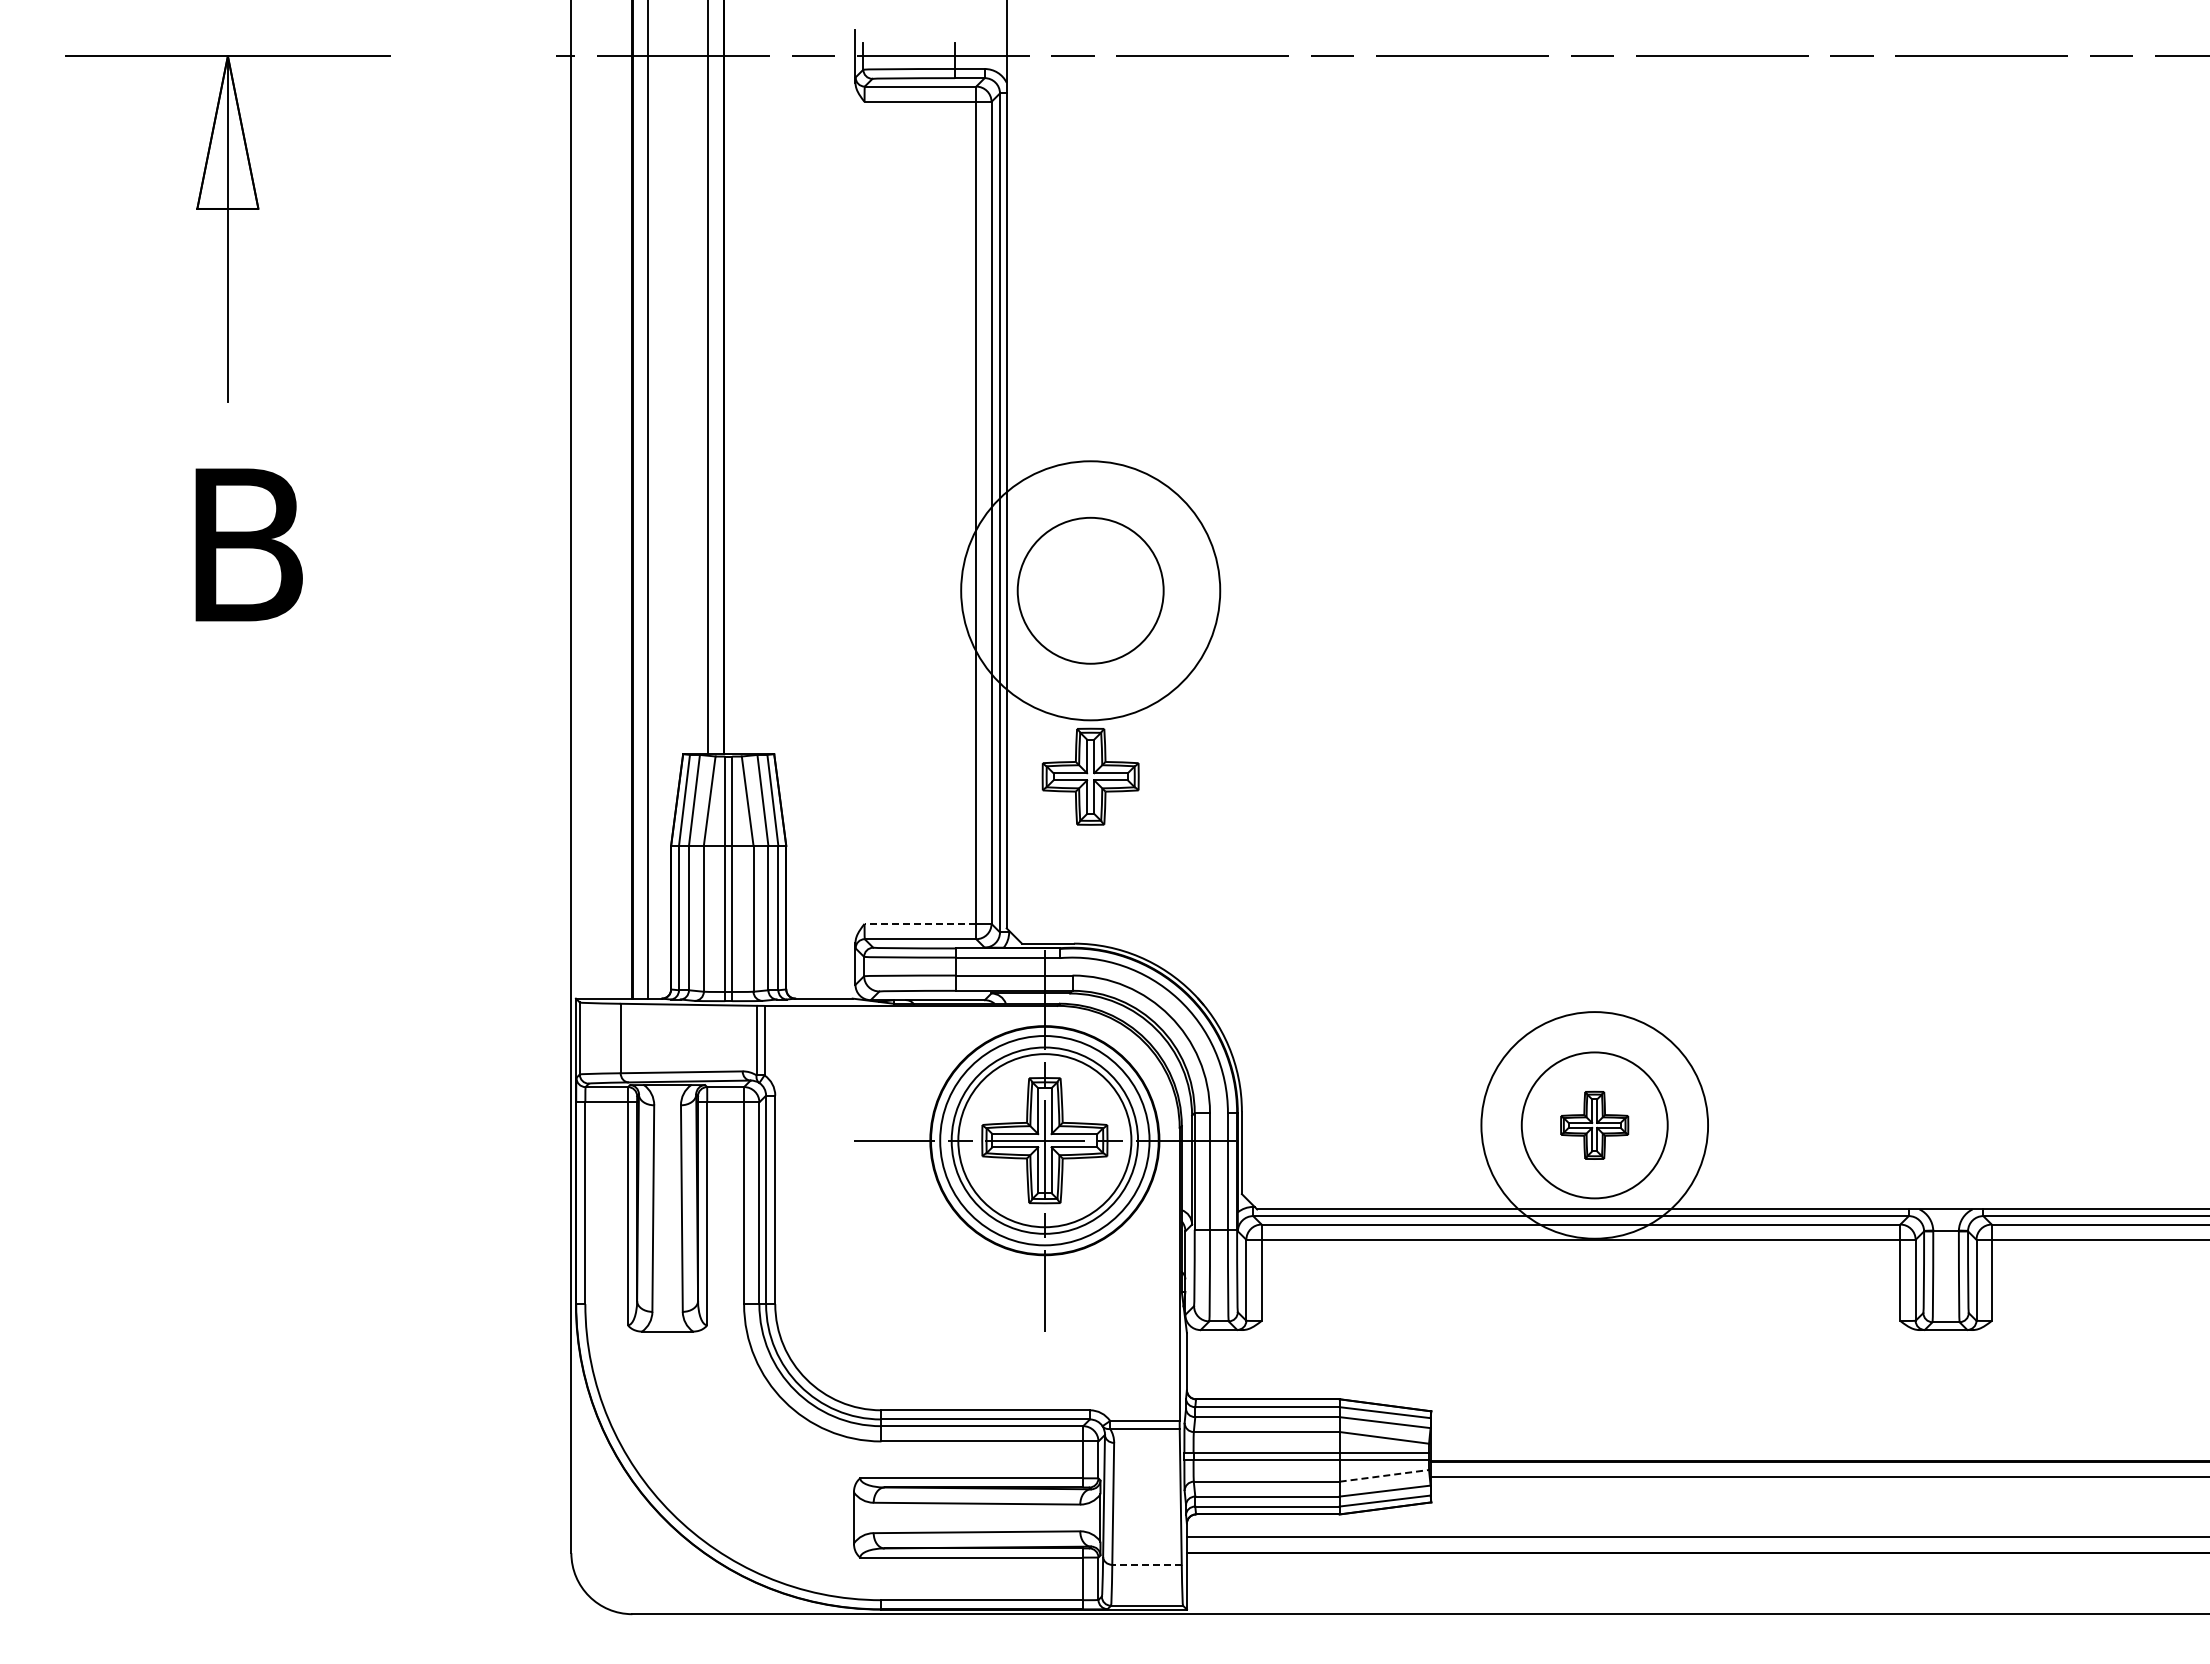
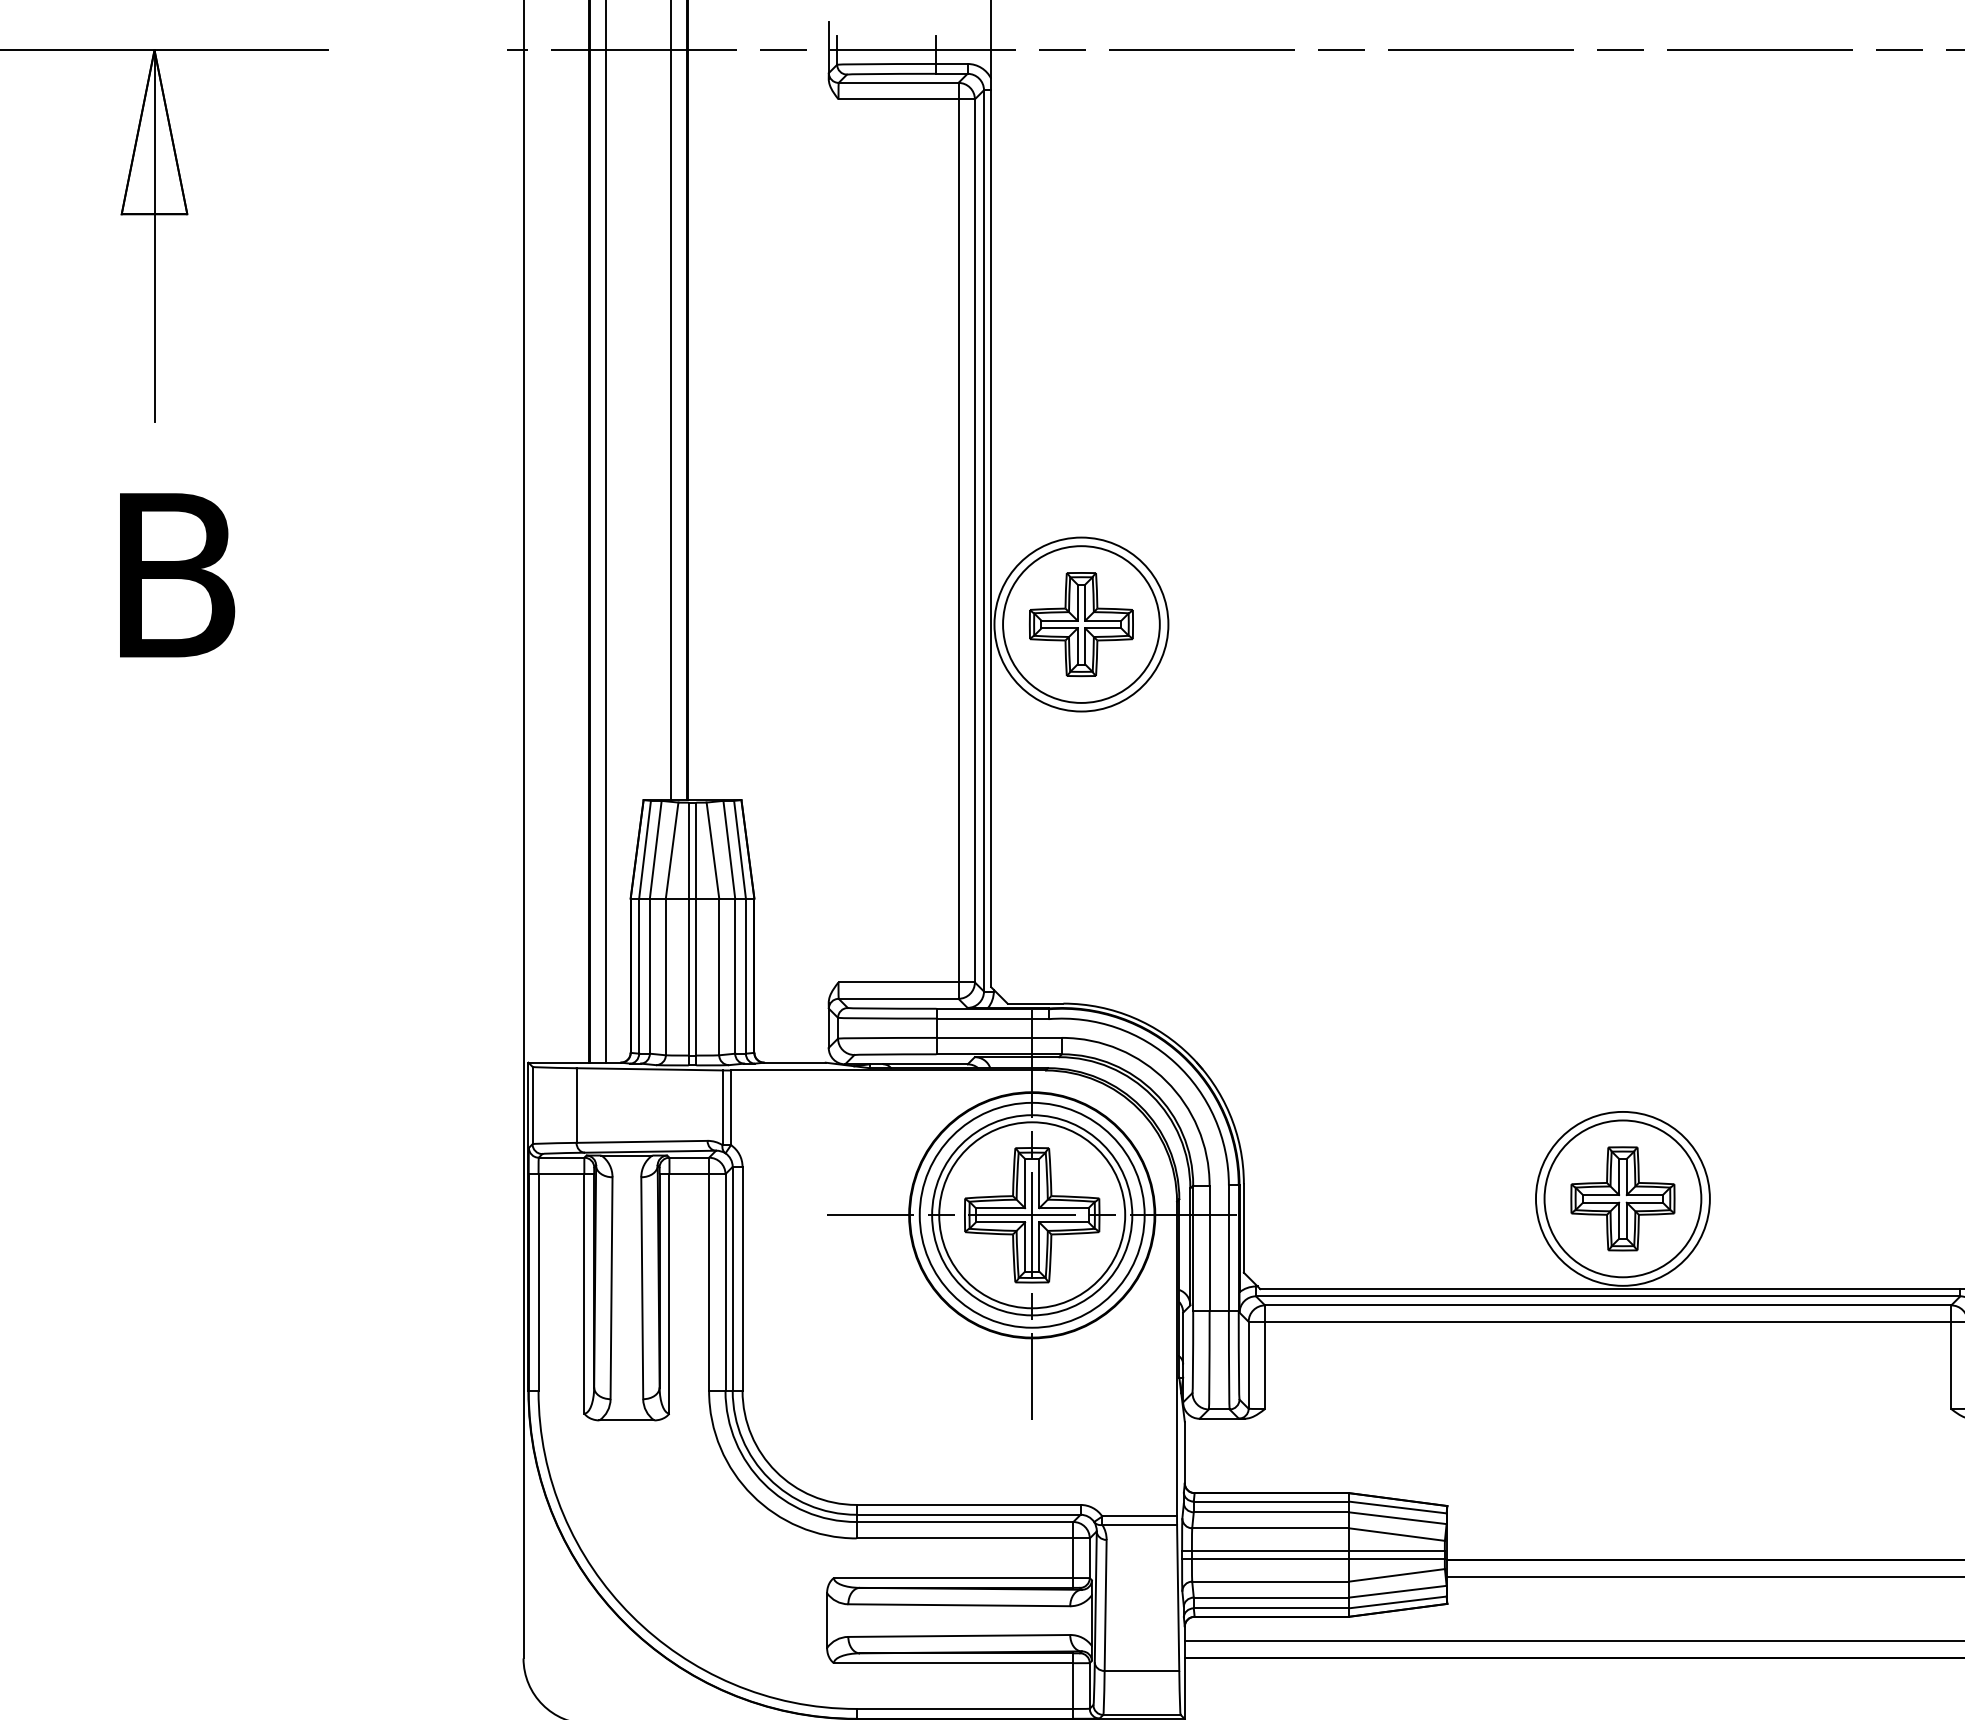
circle: (1090, 590) -> (1081, 624), size x0.62
part: (1090, 776) -> (1081, 624), moved
line: (920, 923) -> (898, 981), dashed -> solid
circle: (1594, 1125) -> (1622, 1198), size x0.71
part: (1594, 1125) -> (1622, 1198), size x1.43
line: (1384, 1475) -> (1397, 1574), dashed -> solid
line: (1147, 1564) -> (1142, 1670), dashed -> solid

